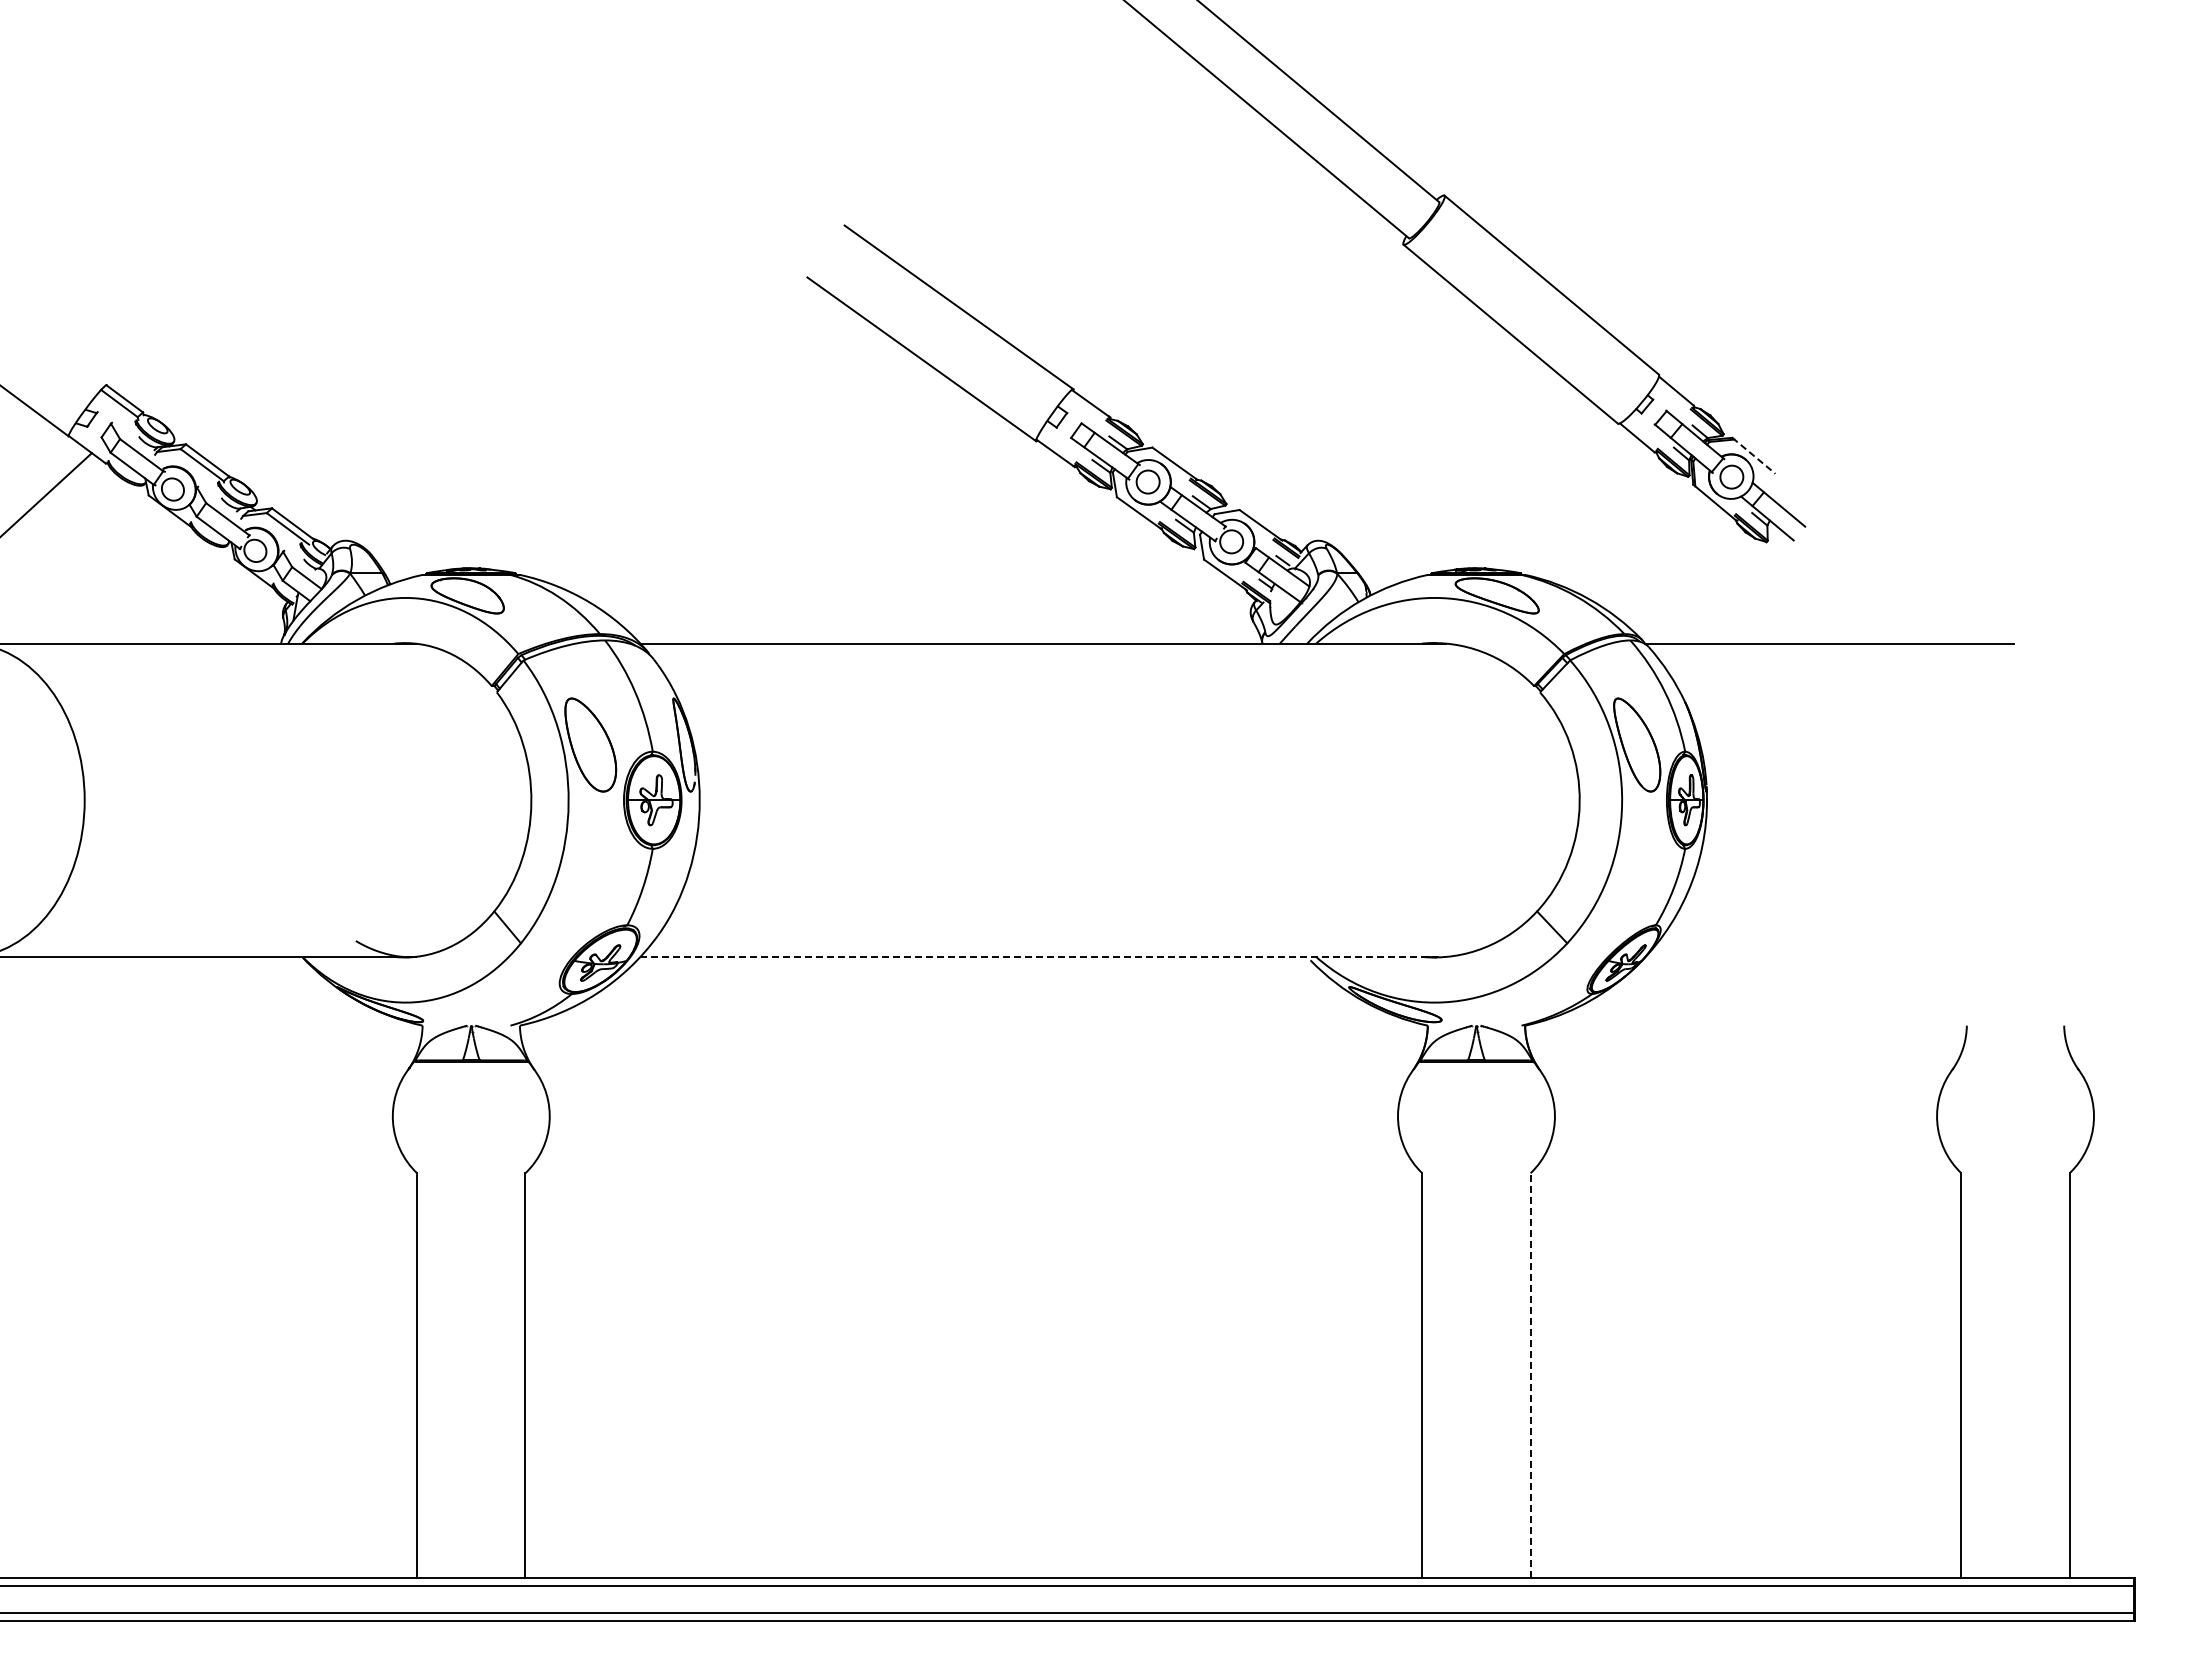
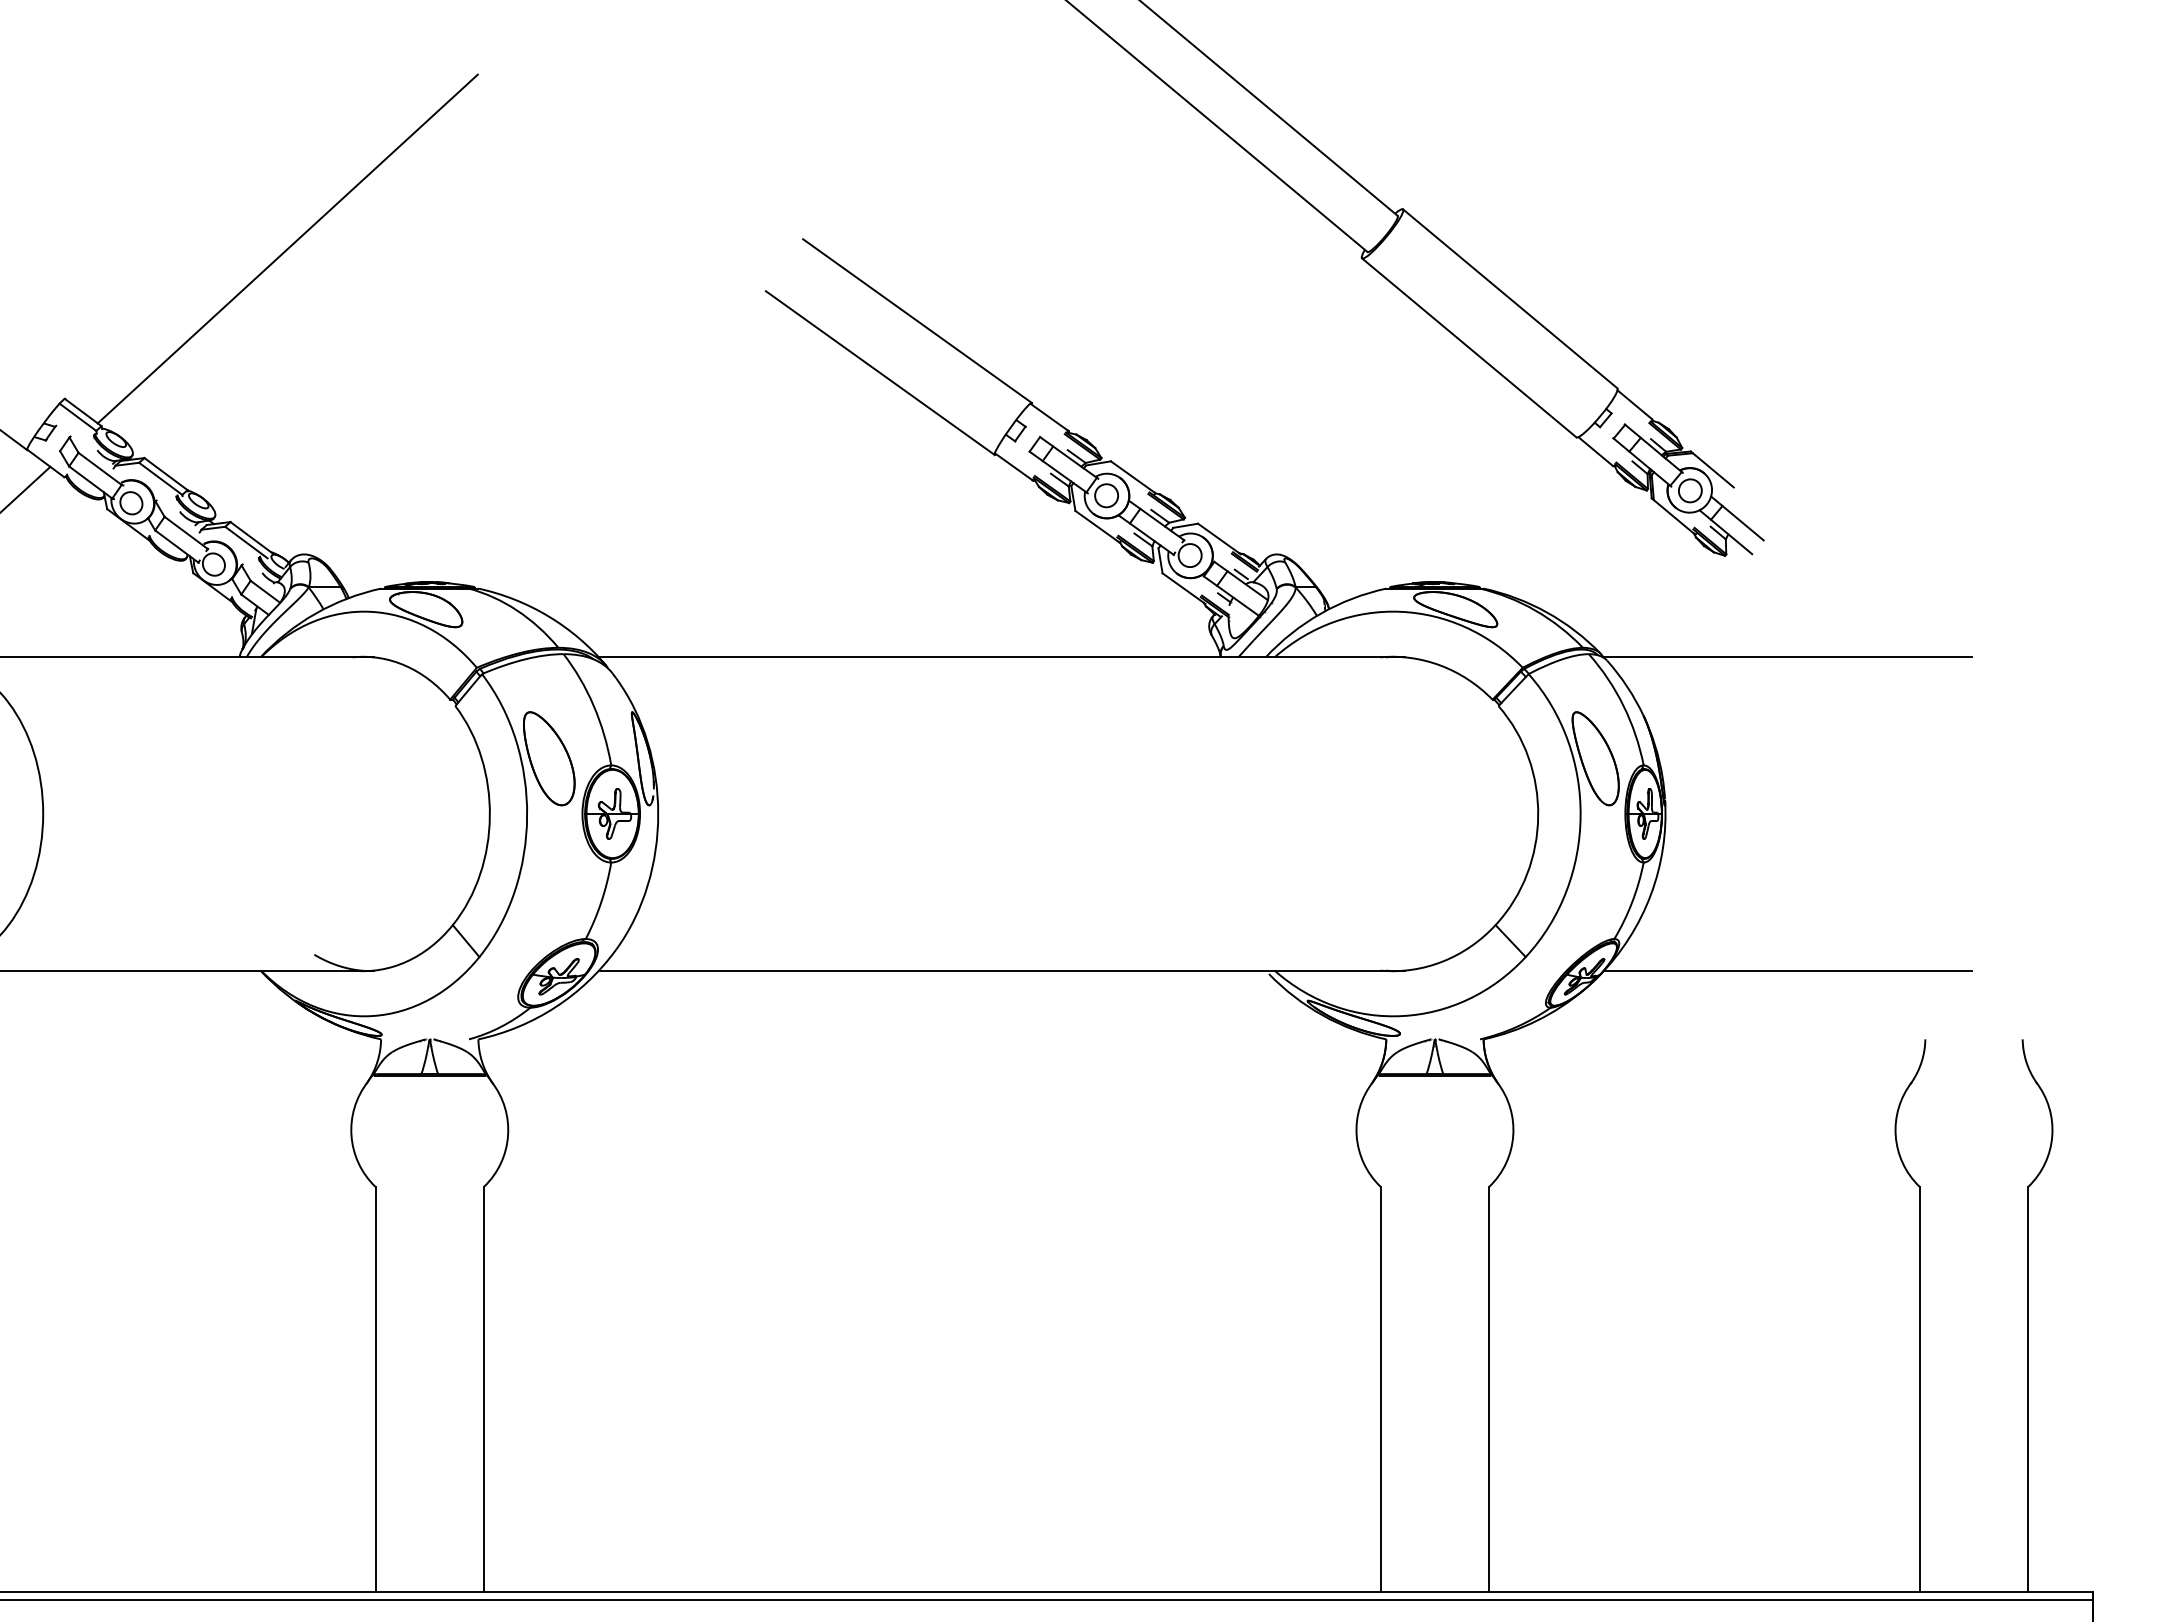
line: (329, 234) -> (287, 248), added
line: (1754, 456) -> (1712, 470), dashed -> solid
line: (1043, 956) -> (1001, 970), dashed -> solid
line: (1829, 956) -> (1787, 970), added
line: (1530, 1375) -> (1488, 1389), dashed -> solid

